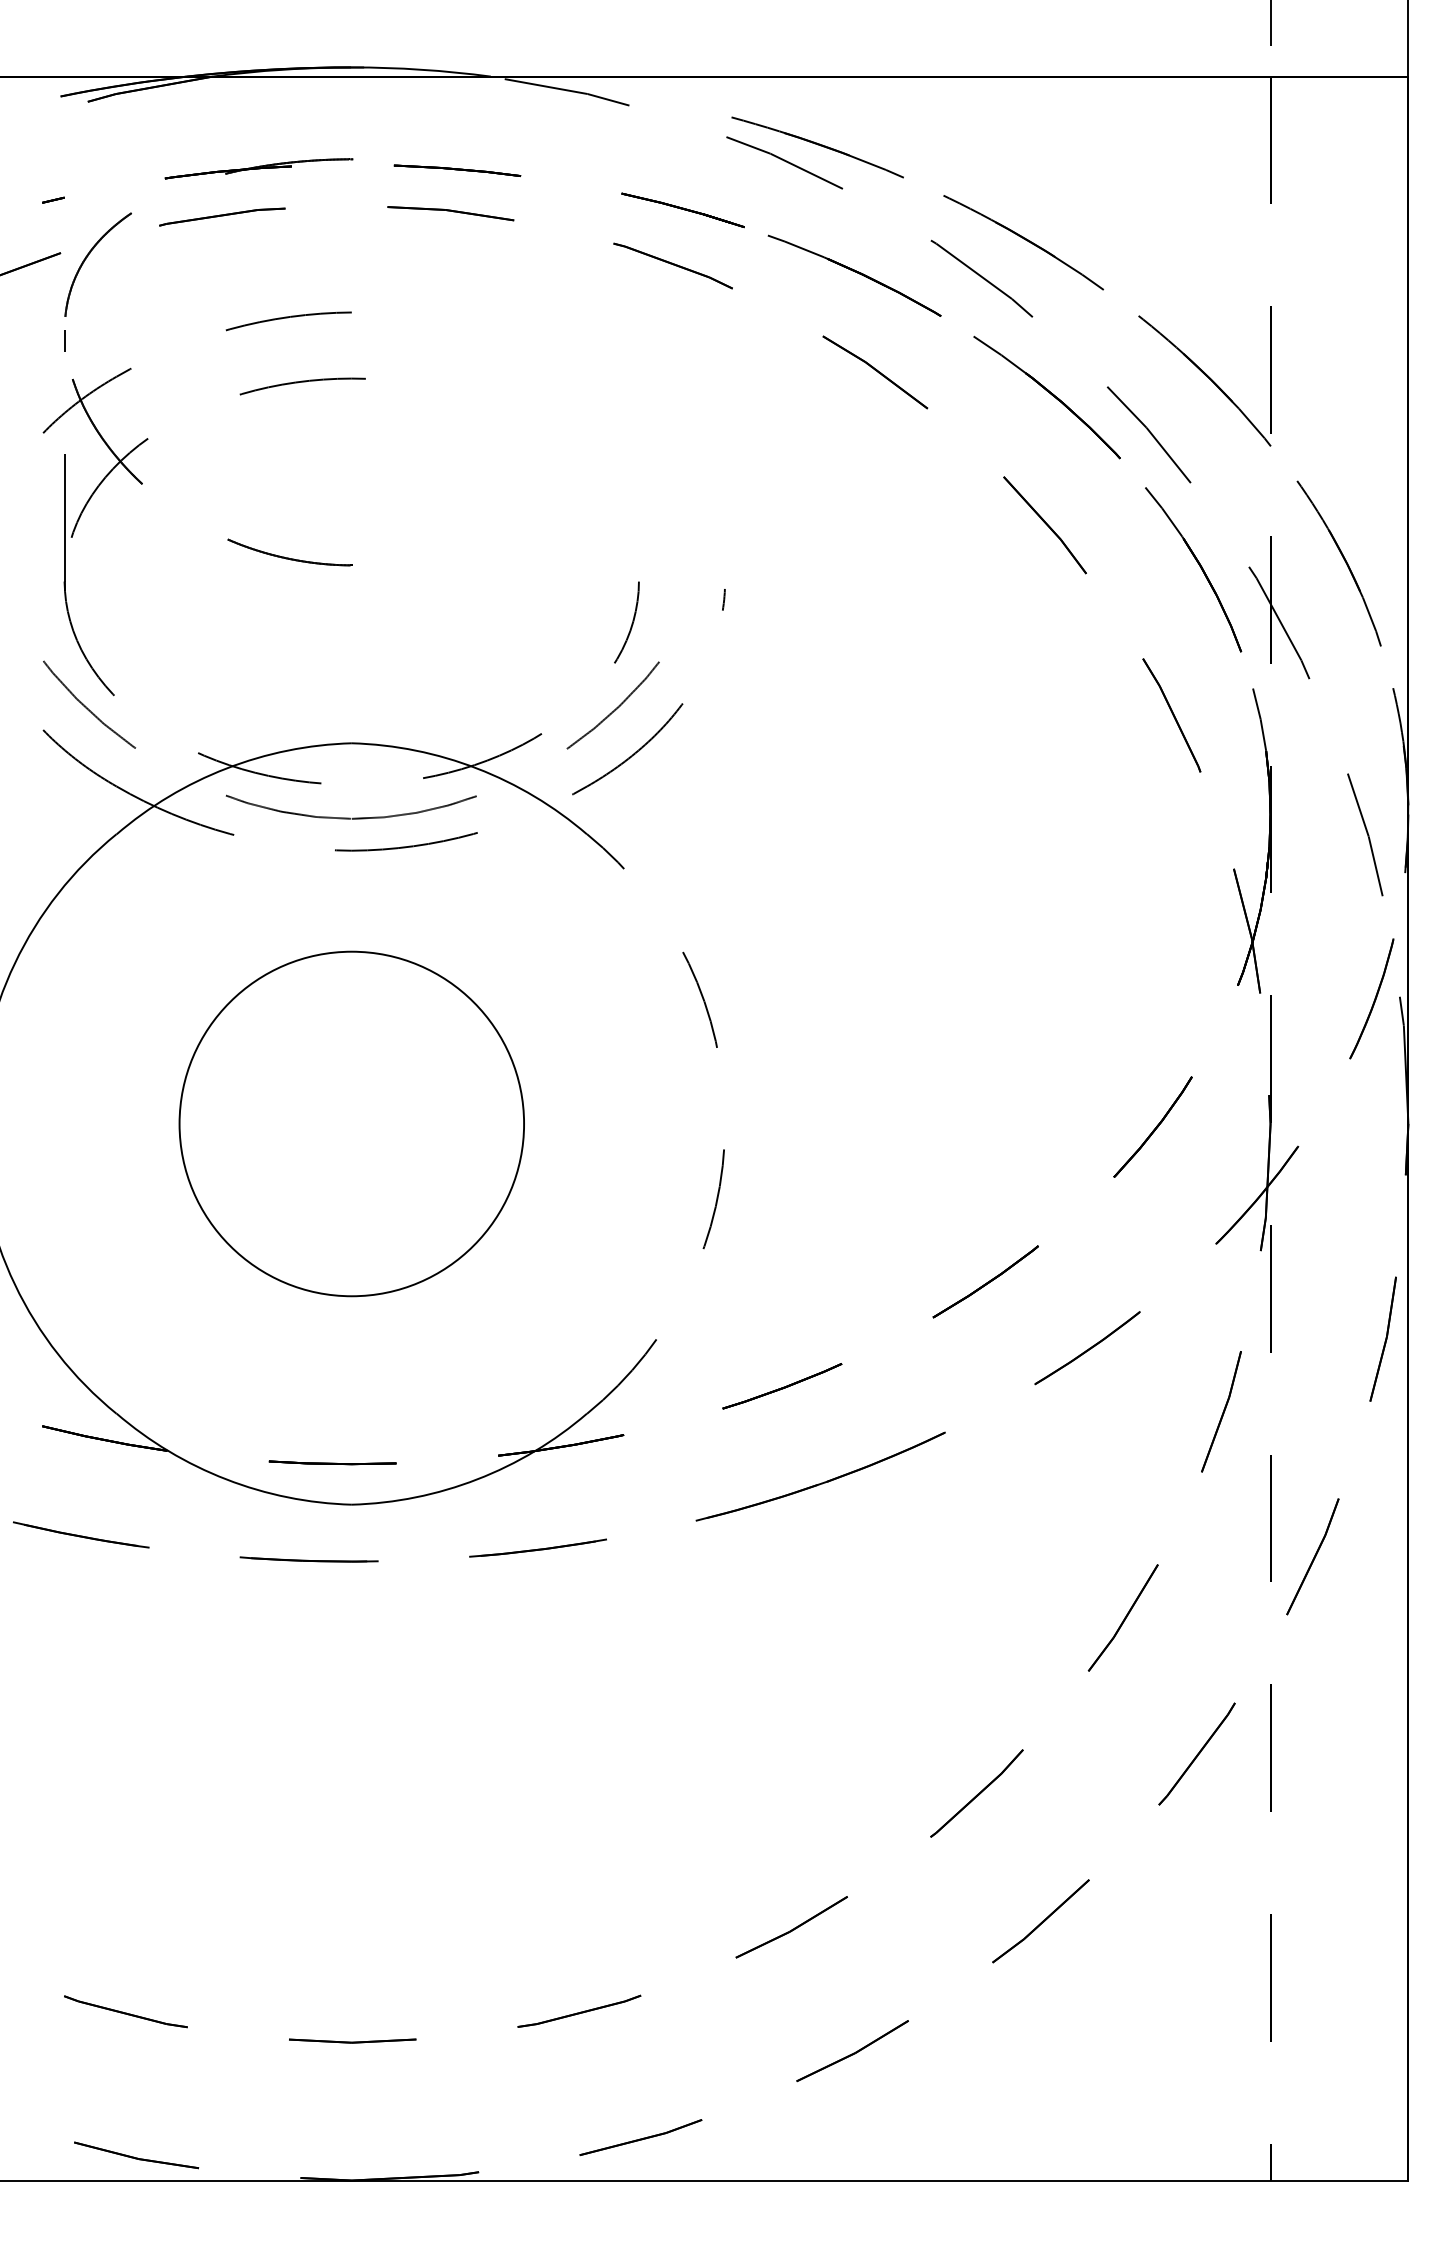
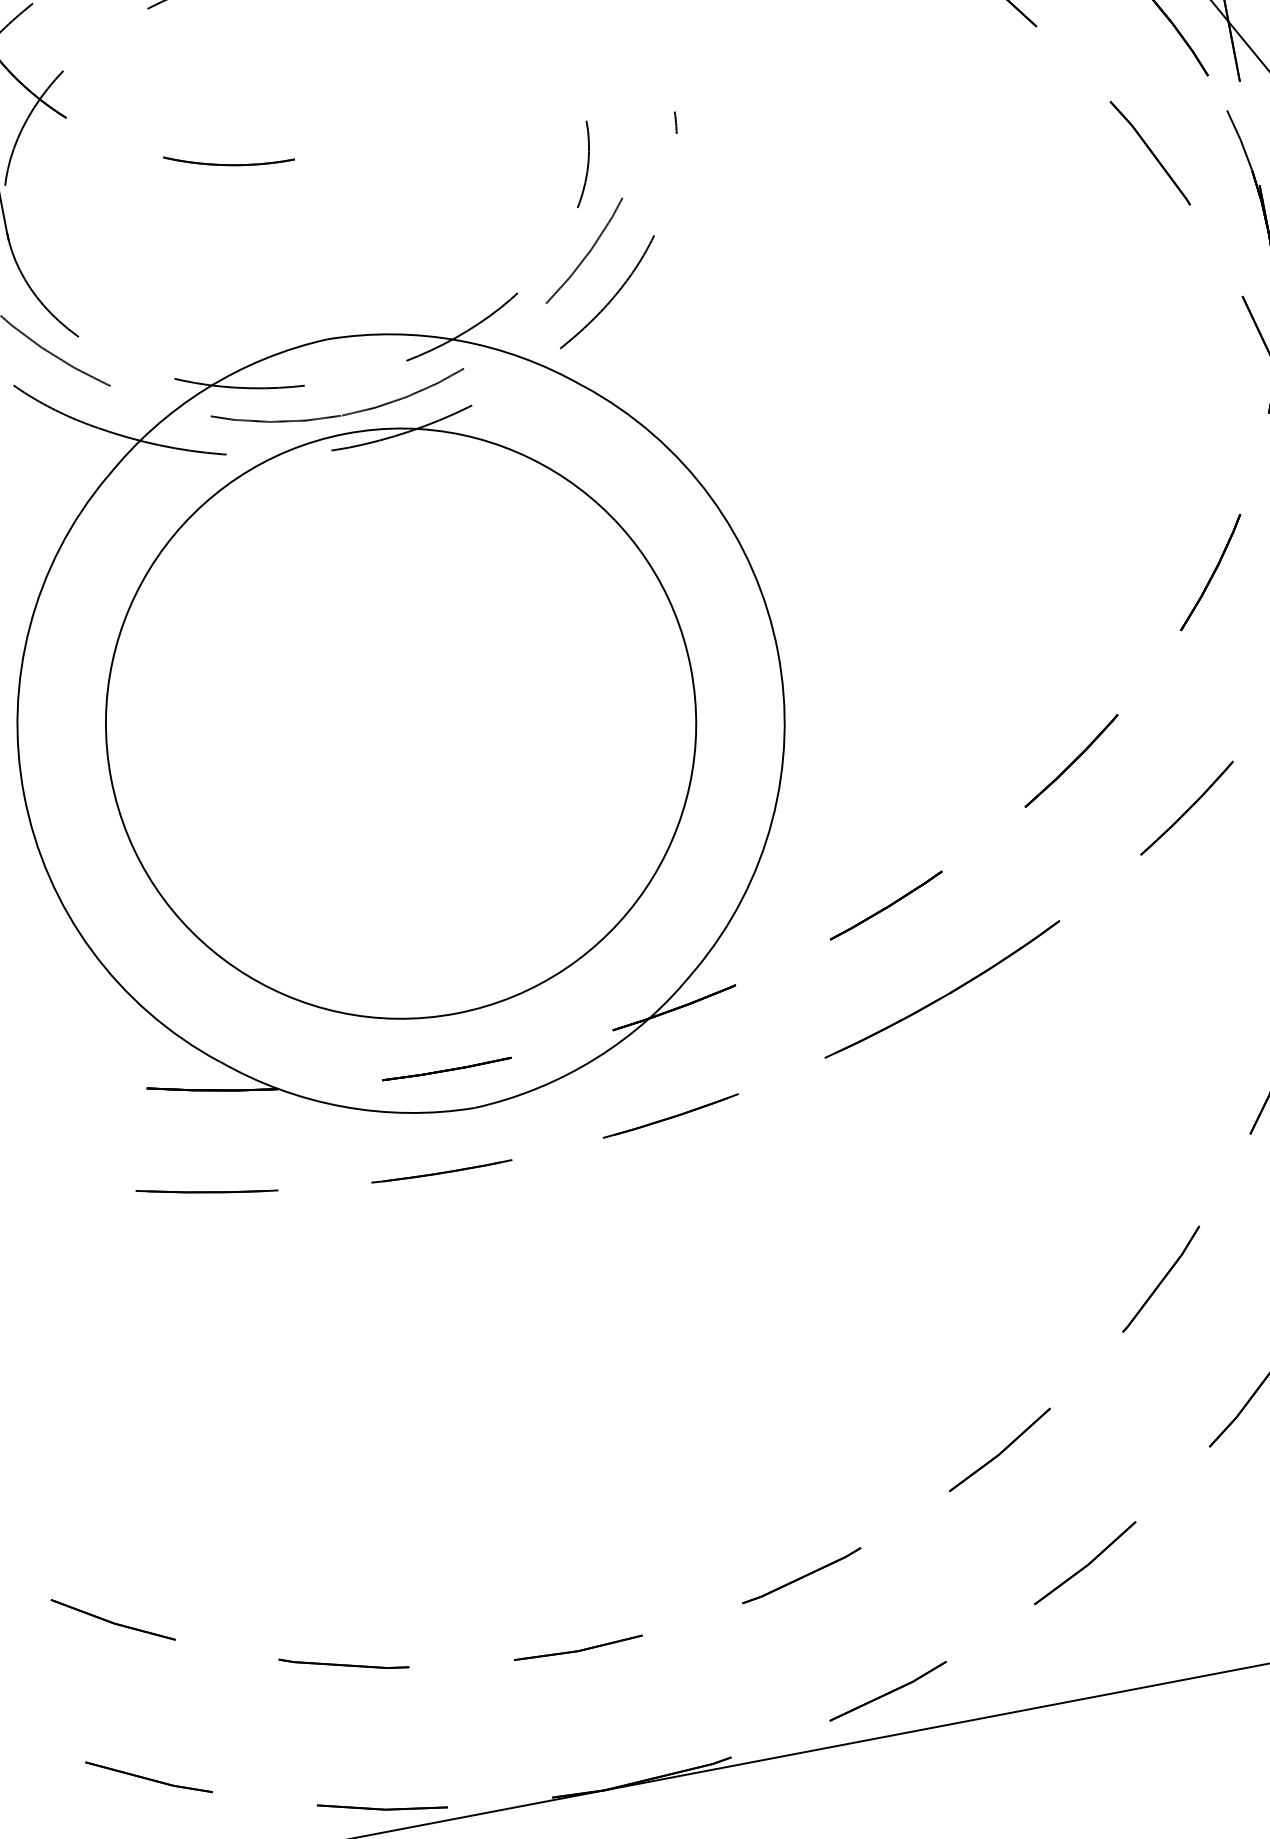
circle: (351, 1123) -> (400, 723), size x1.67
arc: (725, 1123) -> (778, 651), dashed -> solid

